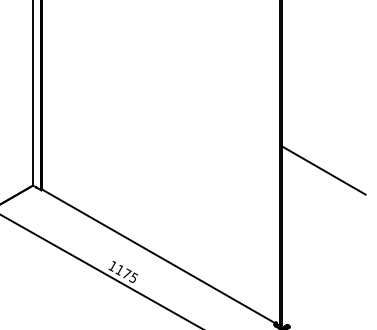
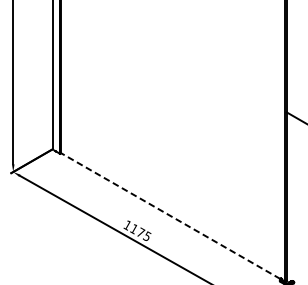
line: (158, 256) -> (170, 216), solid -> dashed

